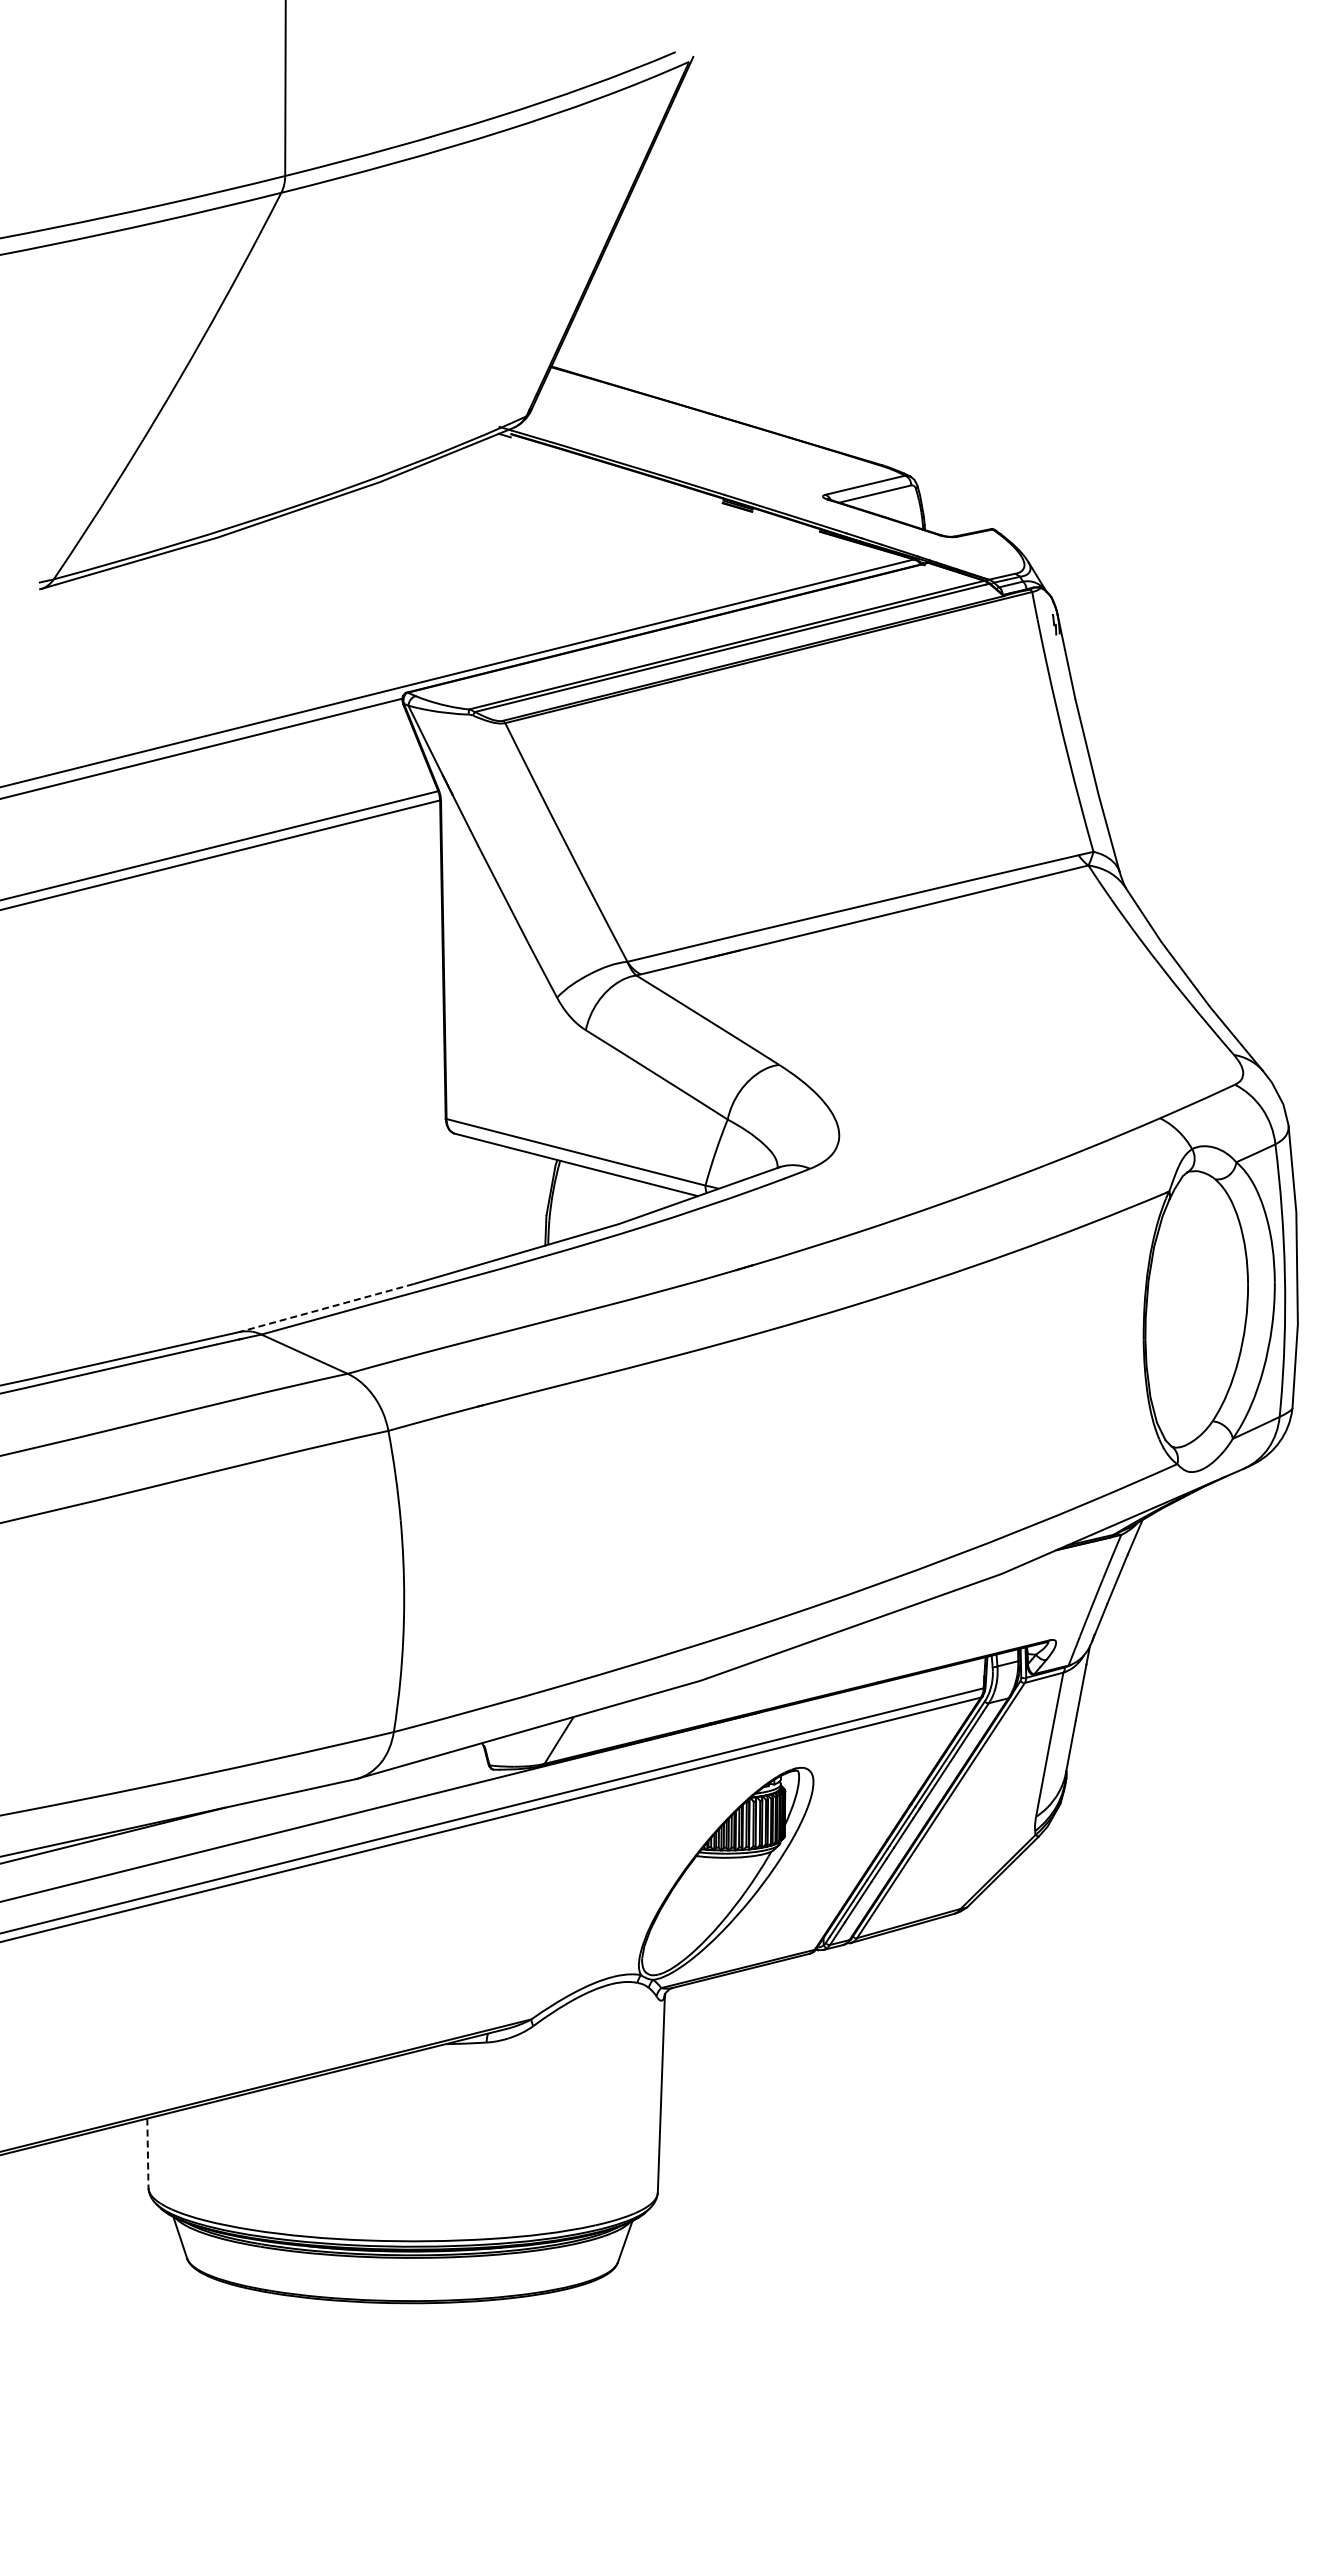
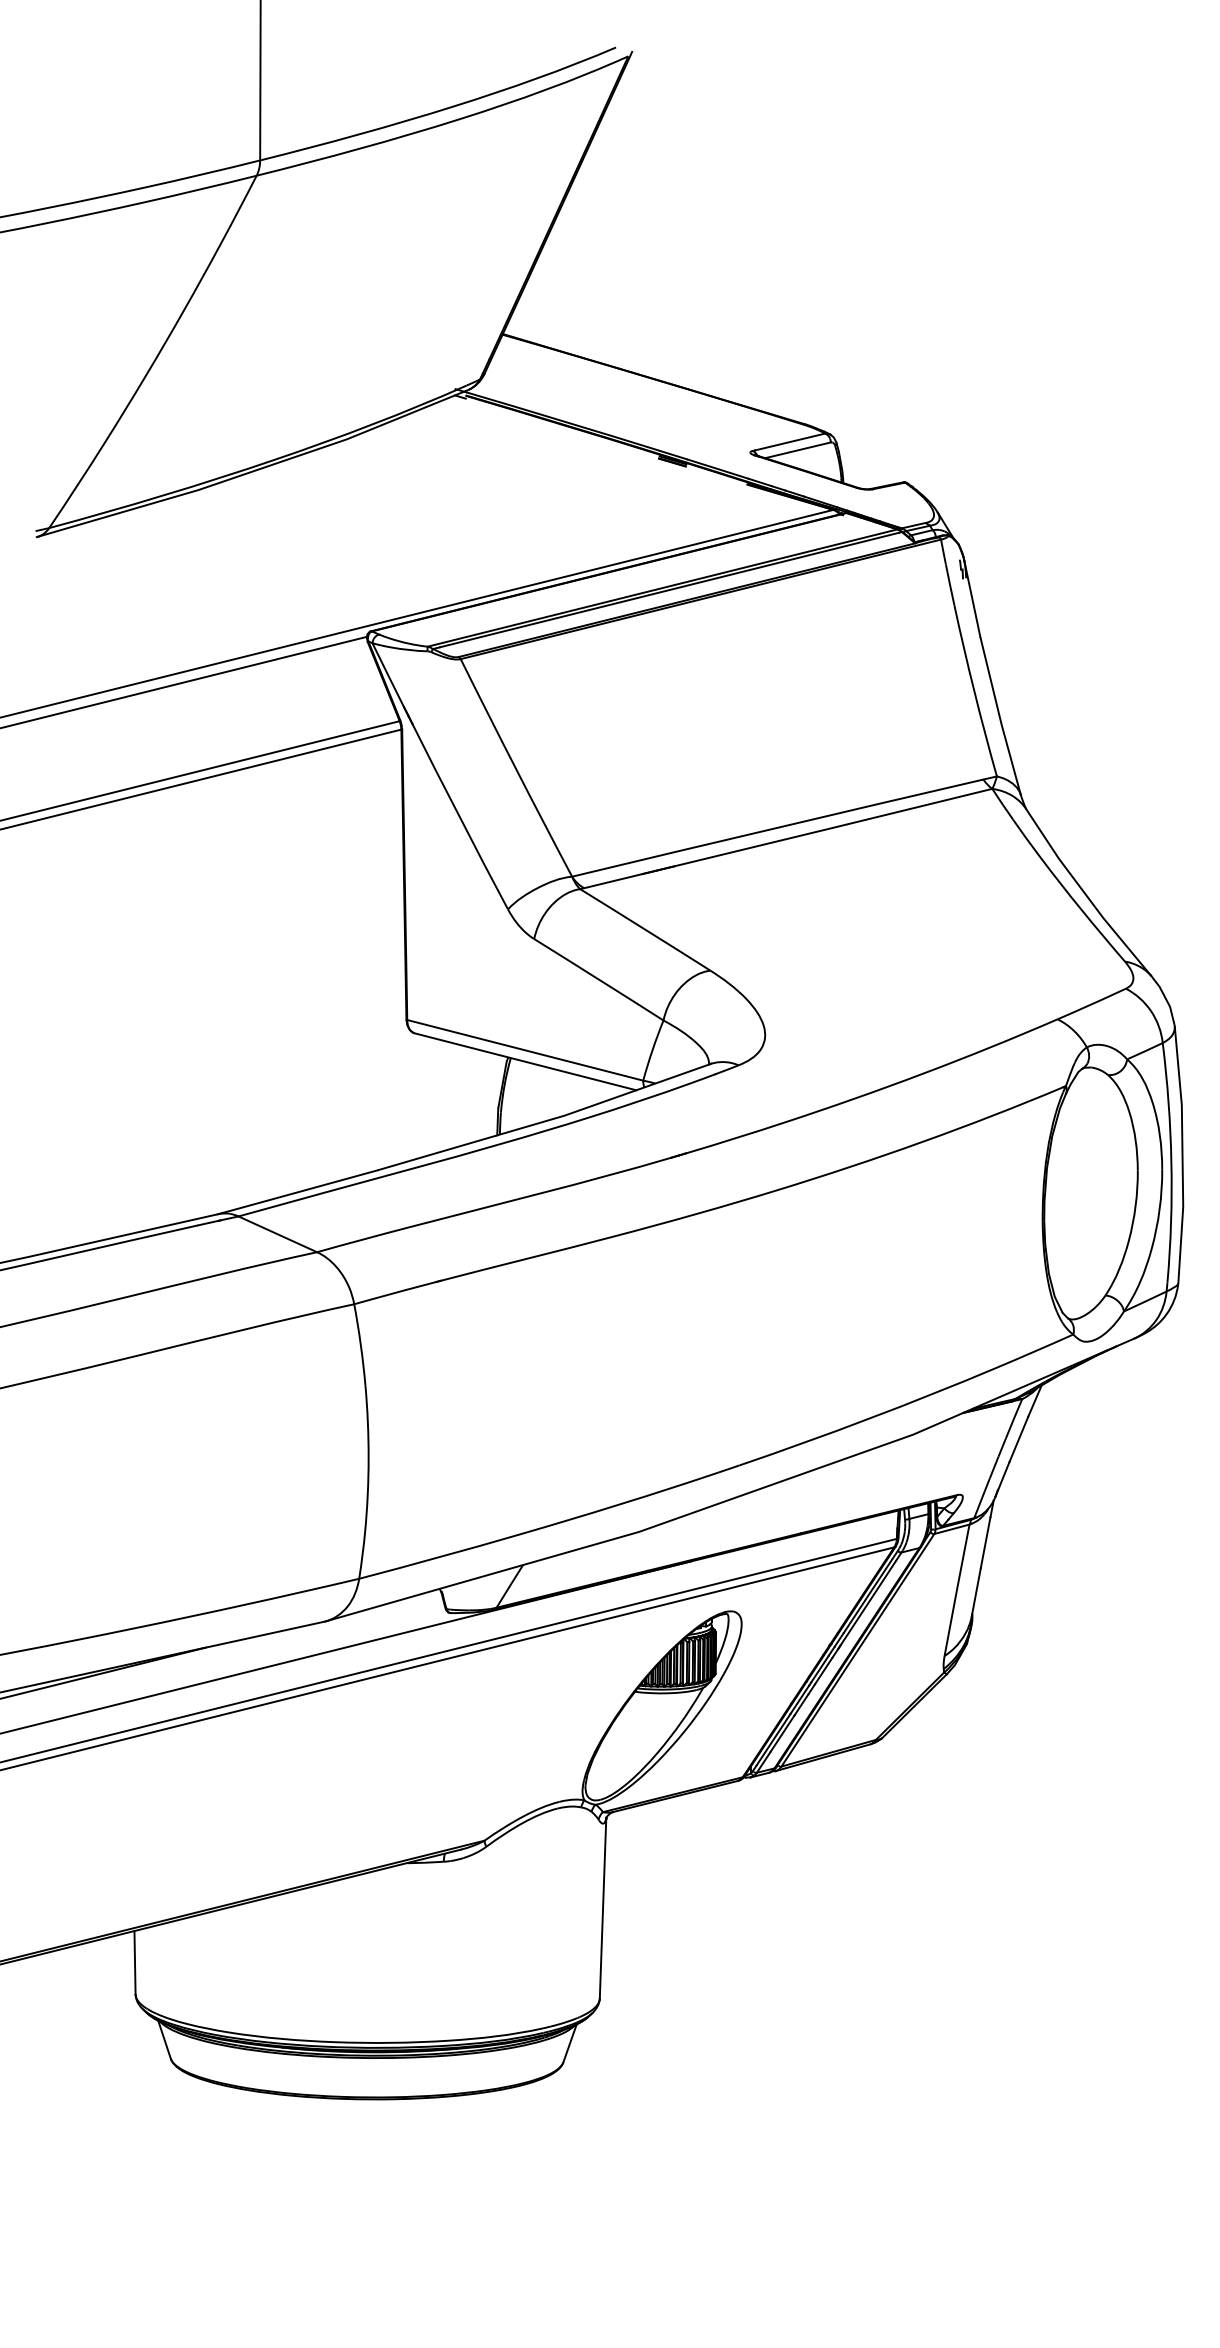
line: (326, 1308) -> (297, 1192), dashed -> solid
line: (147, 2153) -> (134, 1962), dashed -> solid

